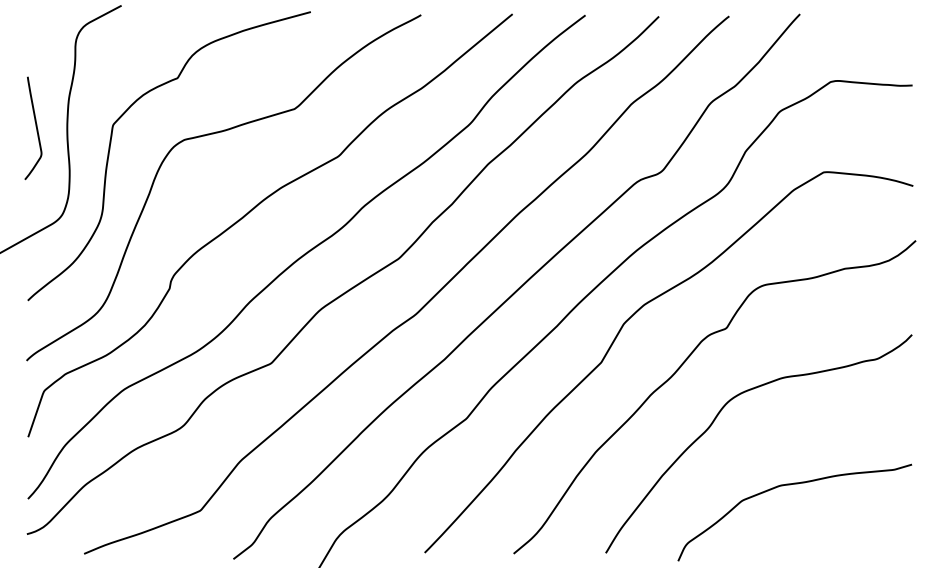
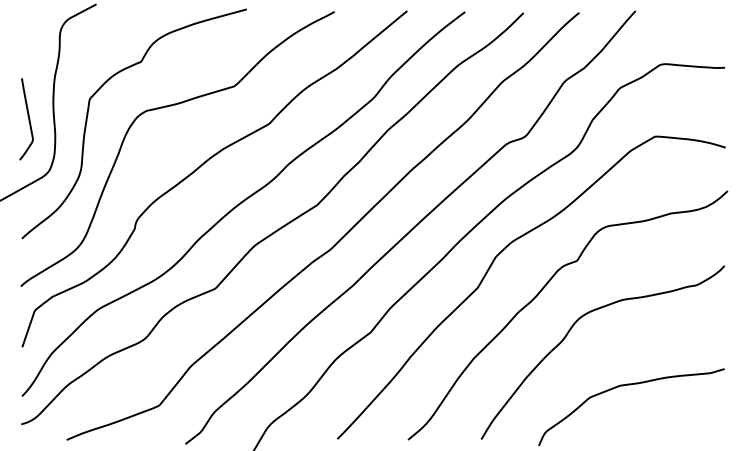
curve: (35, 126) -> (28, 117), moved

